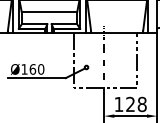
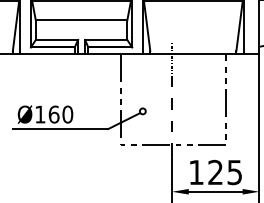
text: (141, 104) -> (233, 172), 128 -> 125

